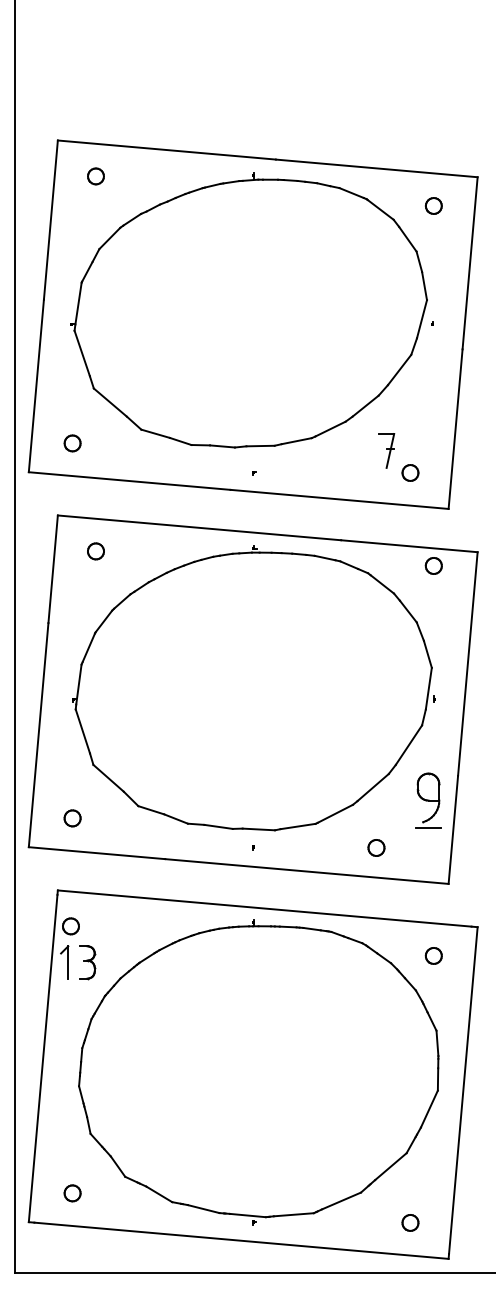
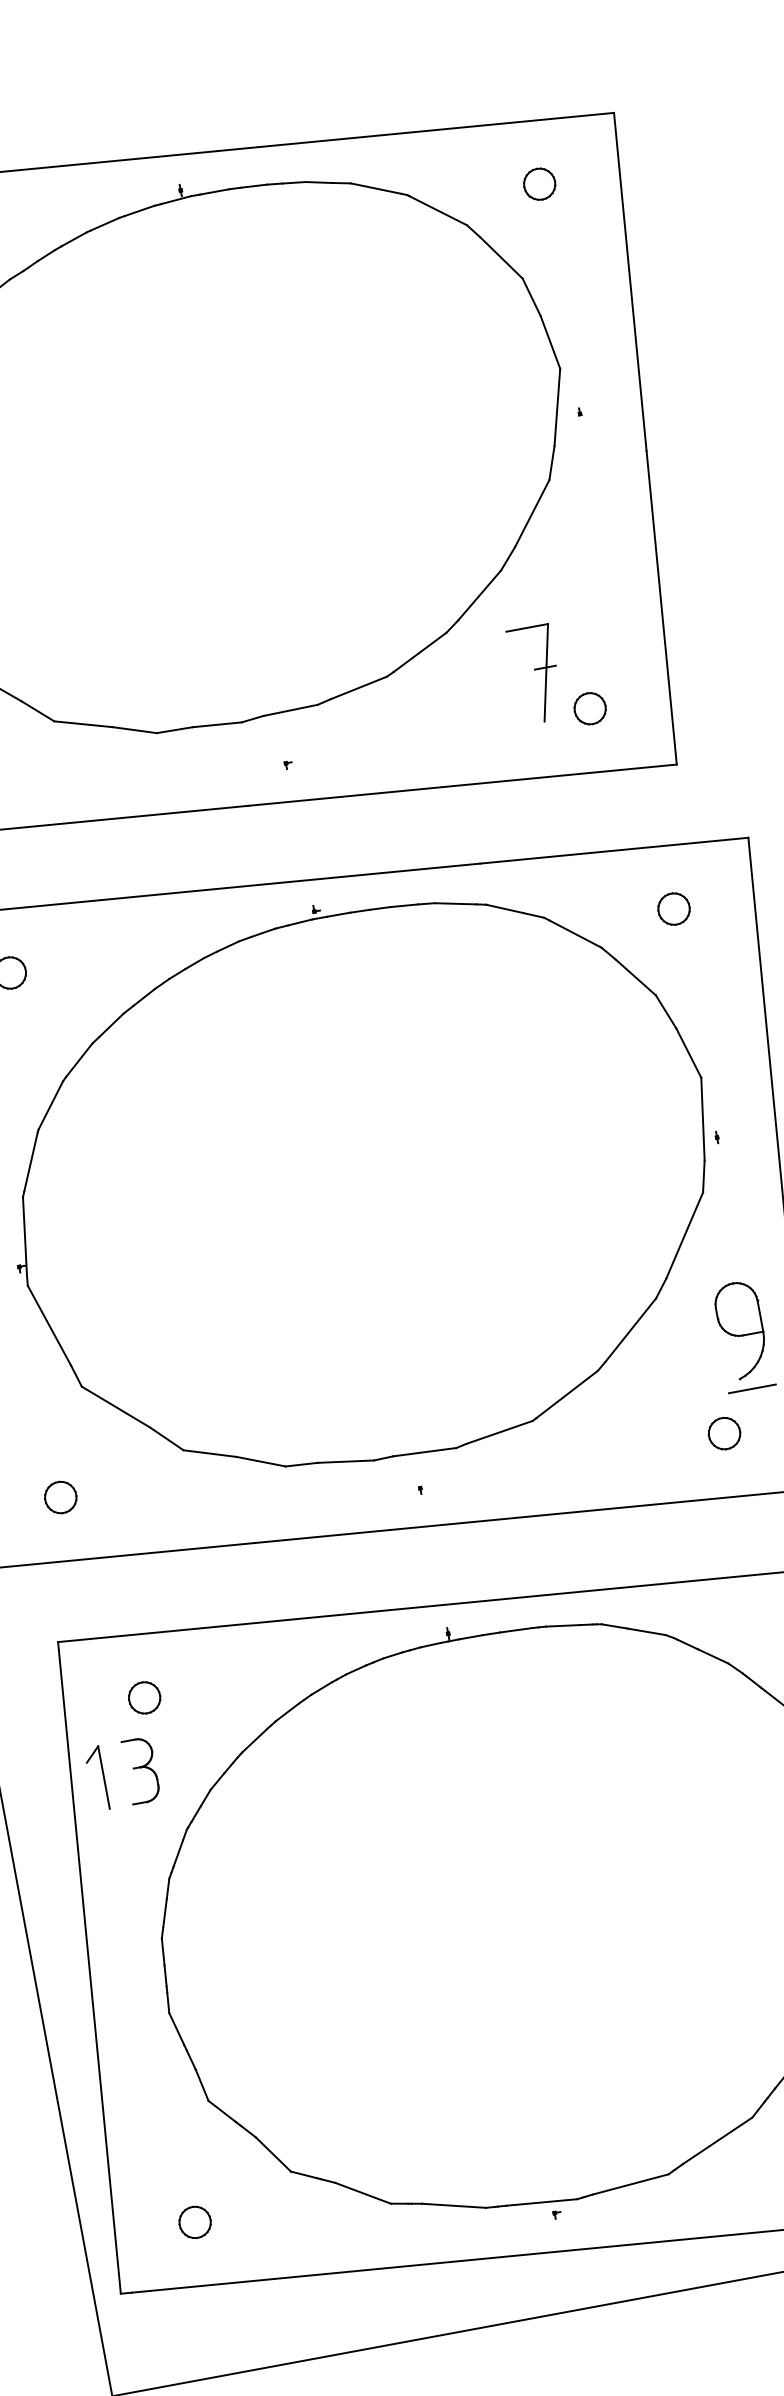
part: (386, 450) -> (535, 673), size x1.43
part: (433, 565) -> (673, 908), moved
part: (376, 847) -> (724, 1432), moved
part: (70, 926) -> (143, 1698), moved

